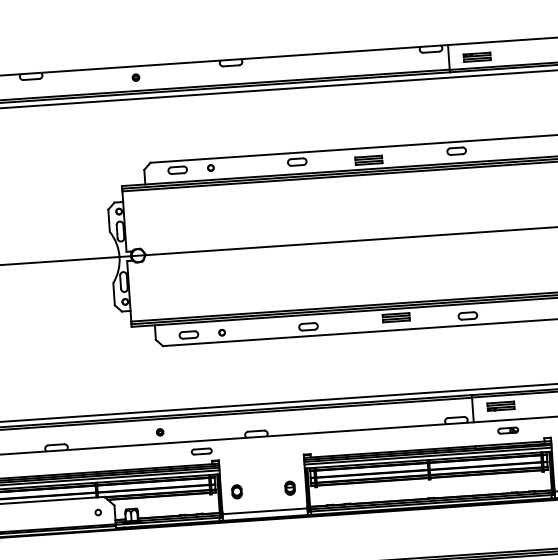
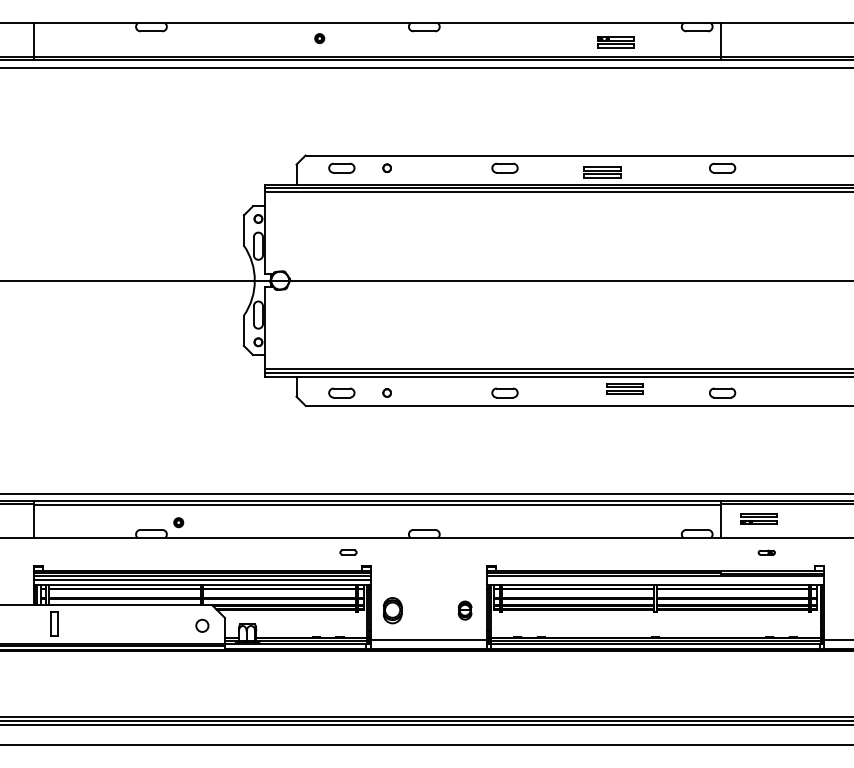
part: (476, 57) -> (615, 42), moved
part: (135, 77) -> (319, 38), moved
part: (508, 430) -> (766, 552), size x0.6
part: (159, 432) -> (178, 522), moved
part: (201, 451) -> (348, 552), size x0.6
line: (428, 455) -> (655, 579), removed
part: (236, 491) -> (392, 610), size x1.4
circle: (97, 512) -> (201, 625), size x1.6

